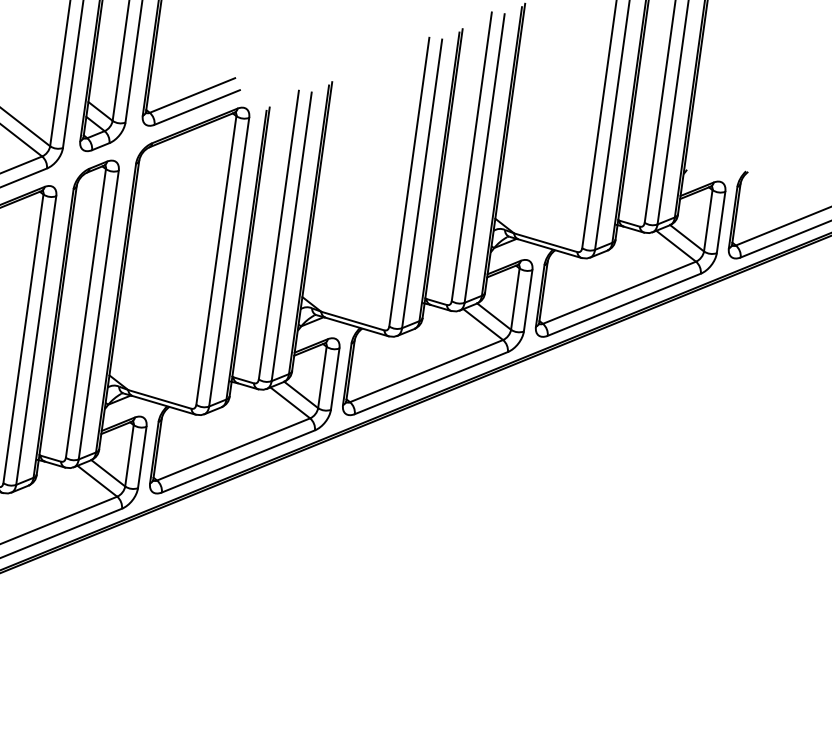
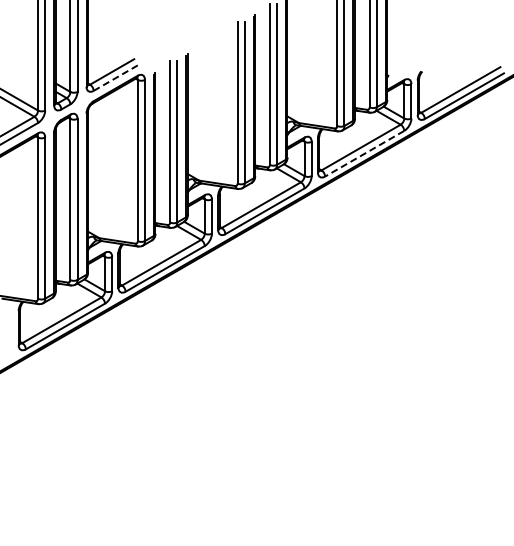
line: (196, 108) -> (115, 78), solid -> dashed
line: (624, 304) -> (364, 153), solid -> dashed

